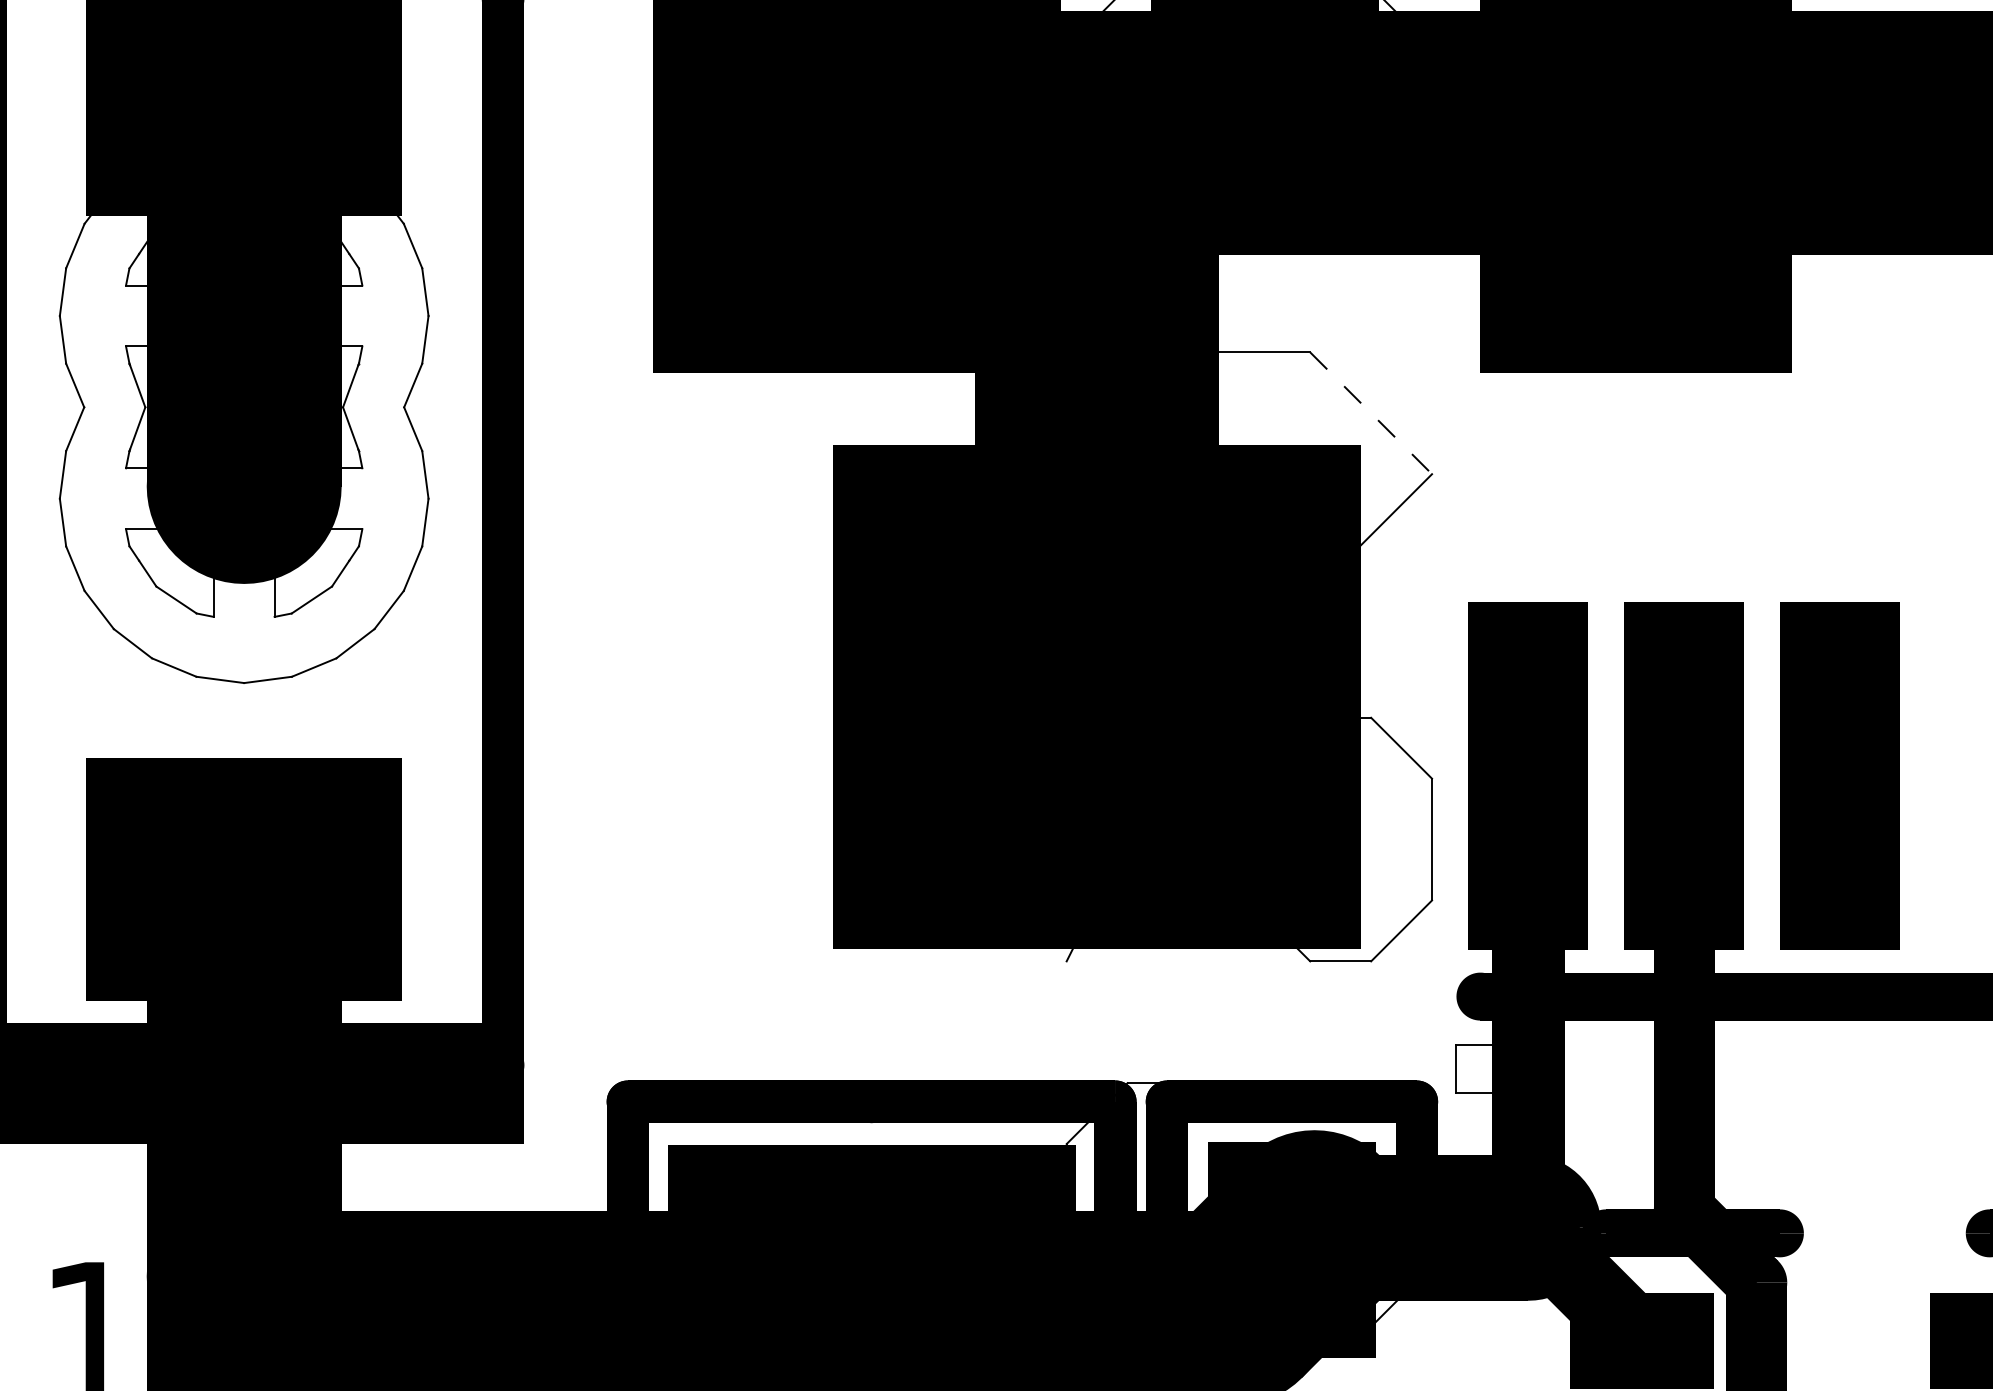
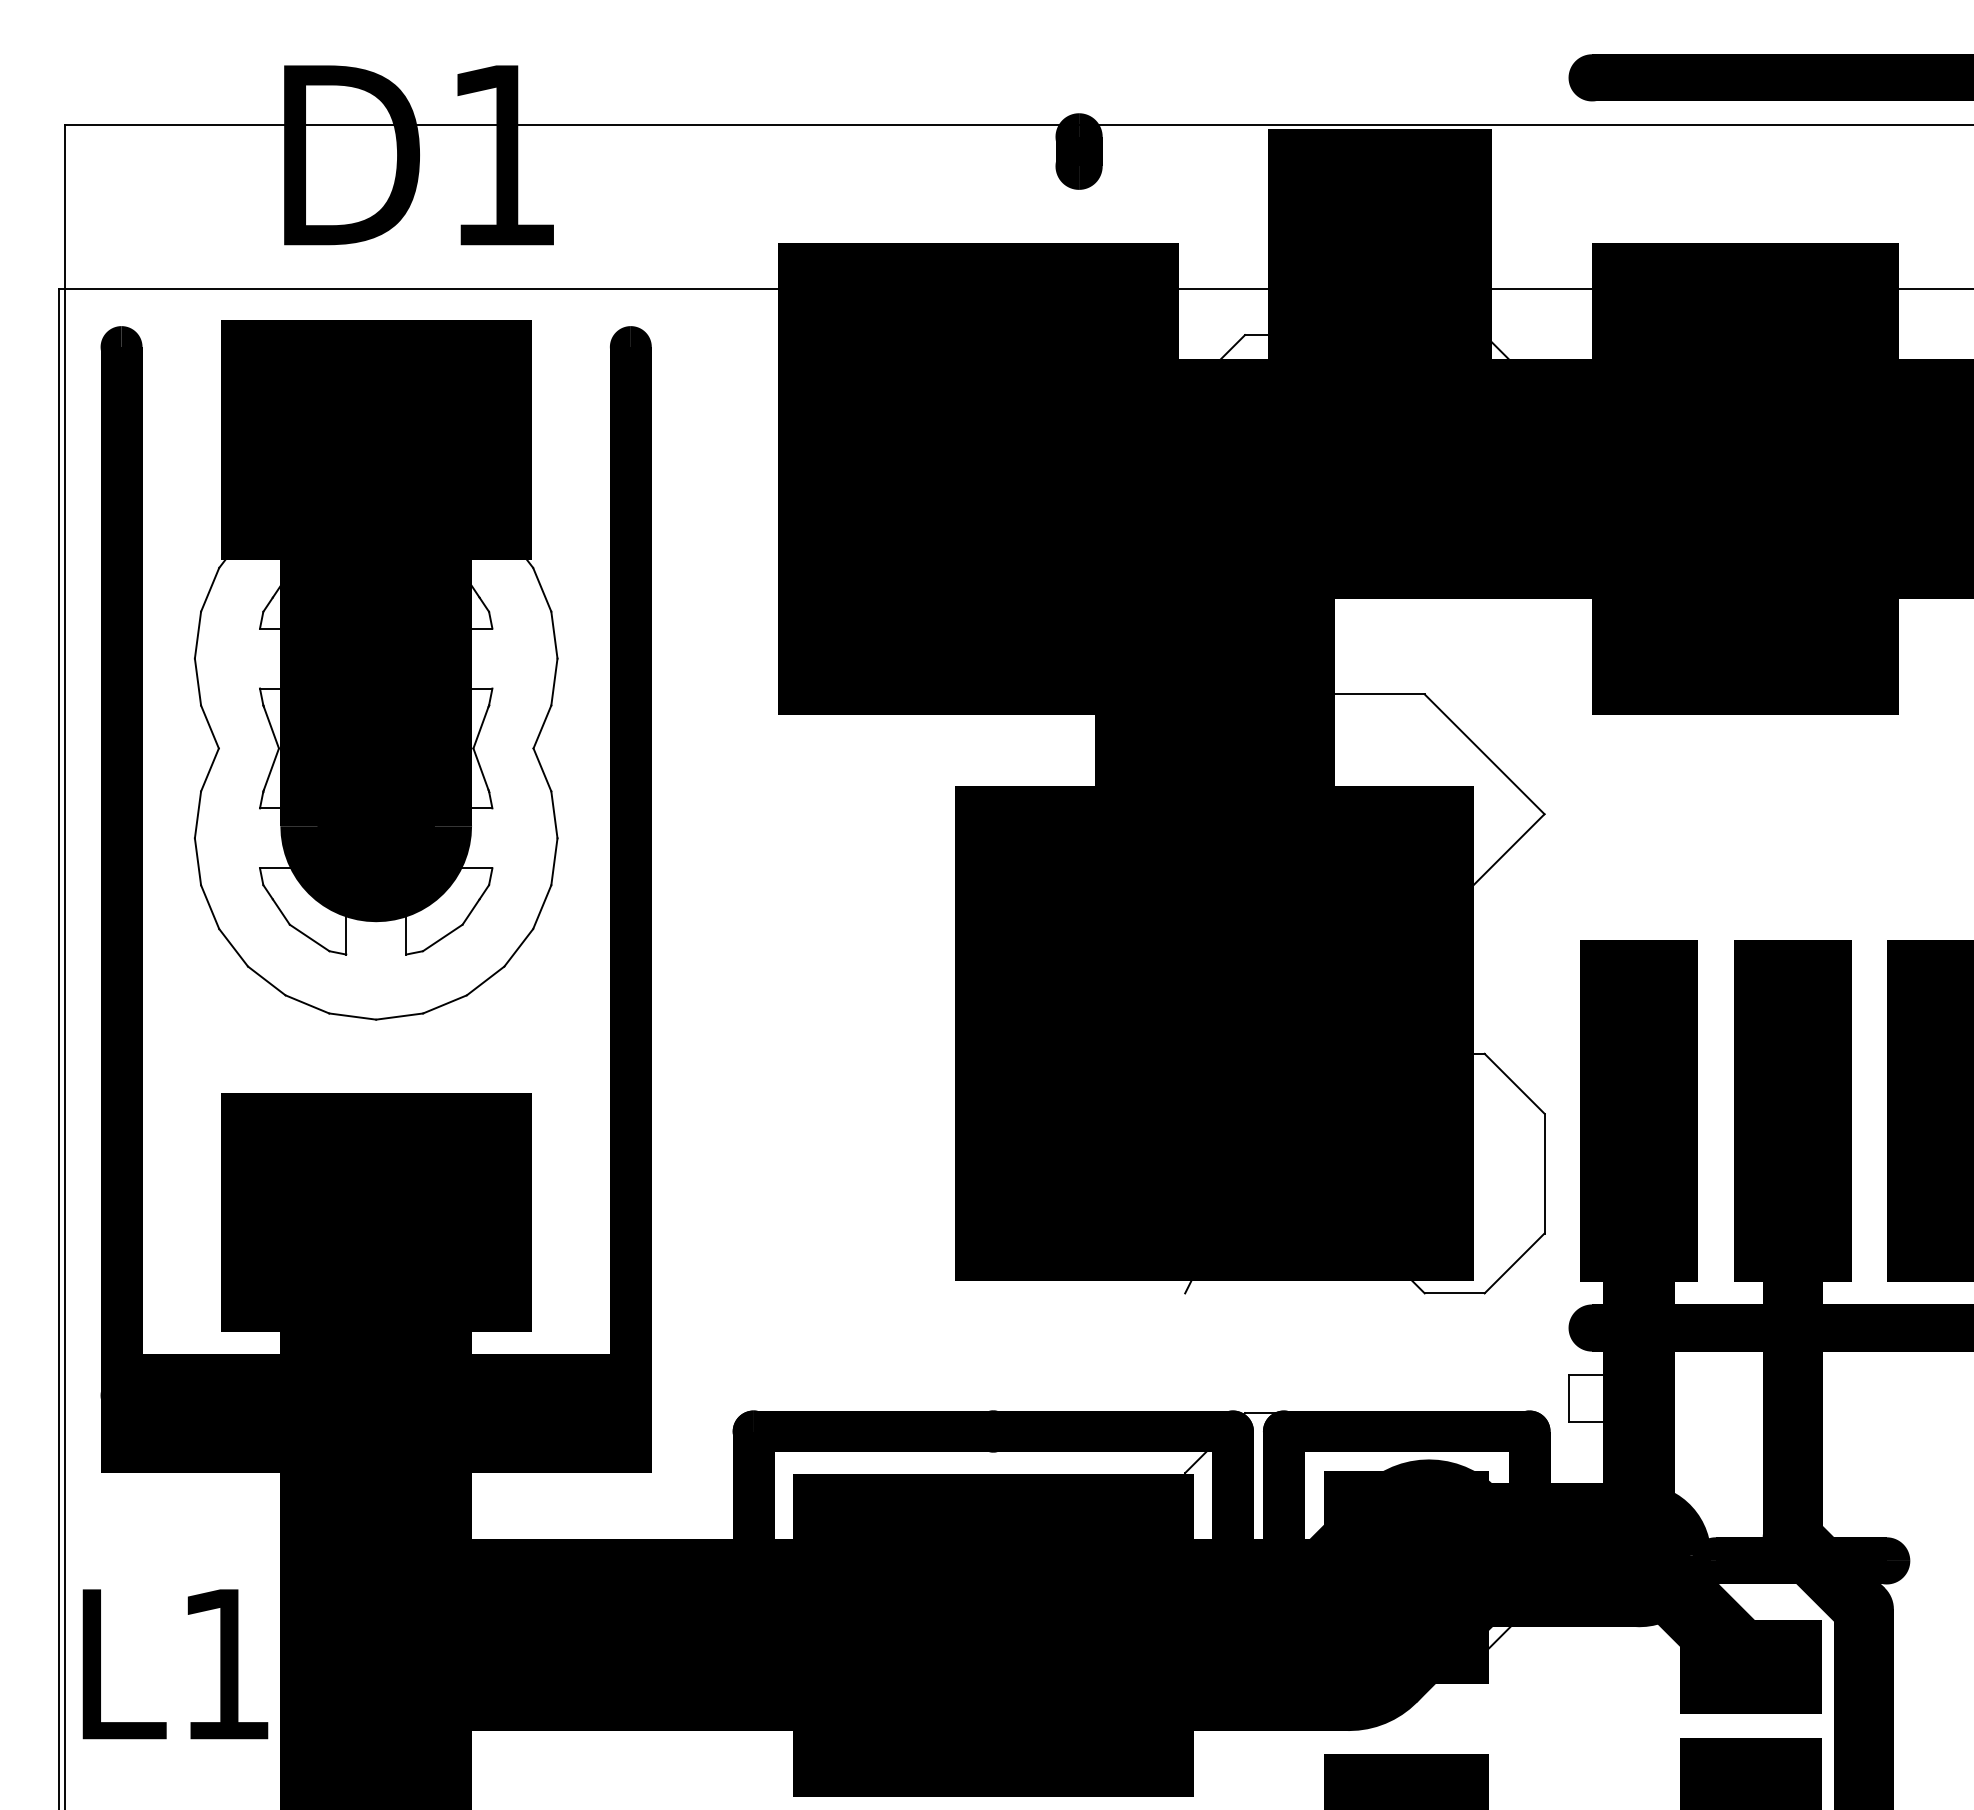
line: (1371, 413) -> (1484, 754), dashed -> solid

